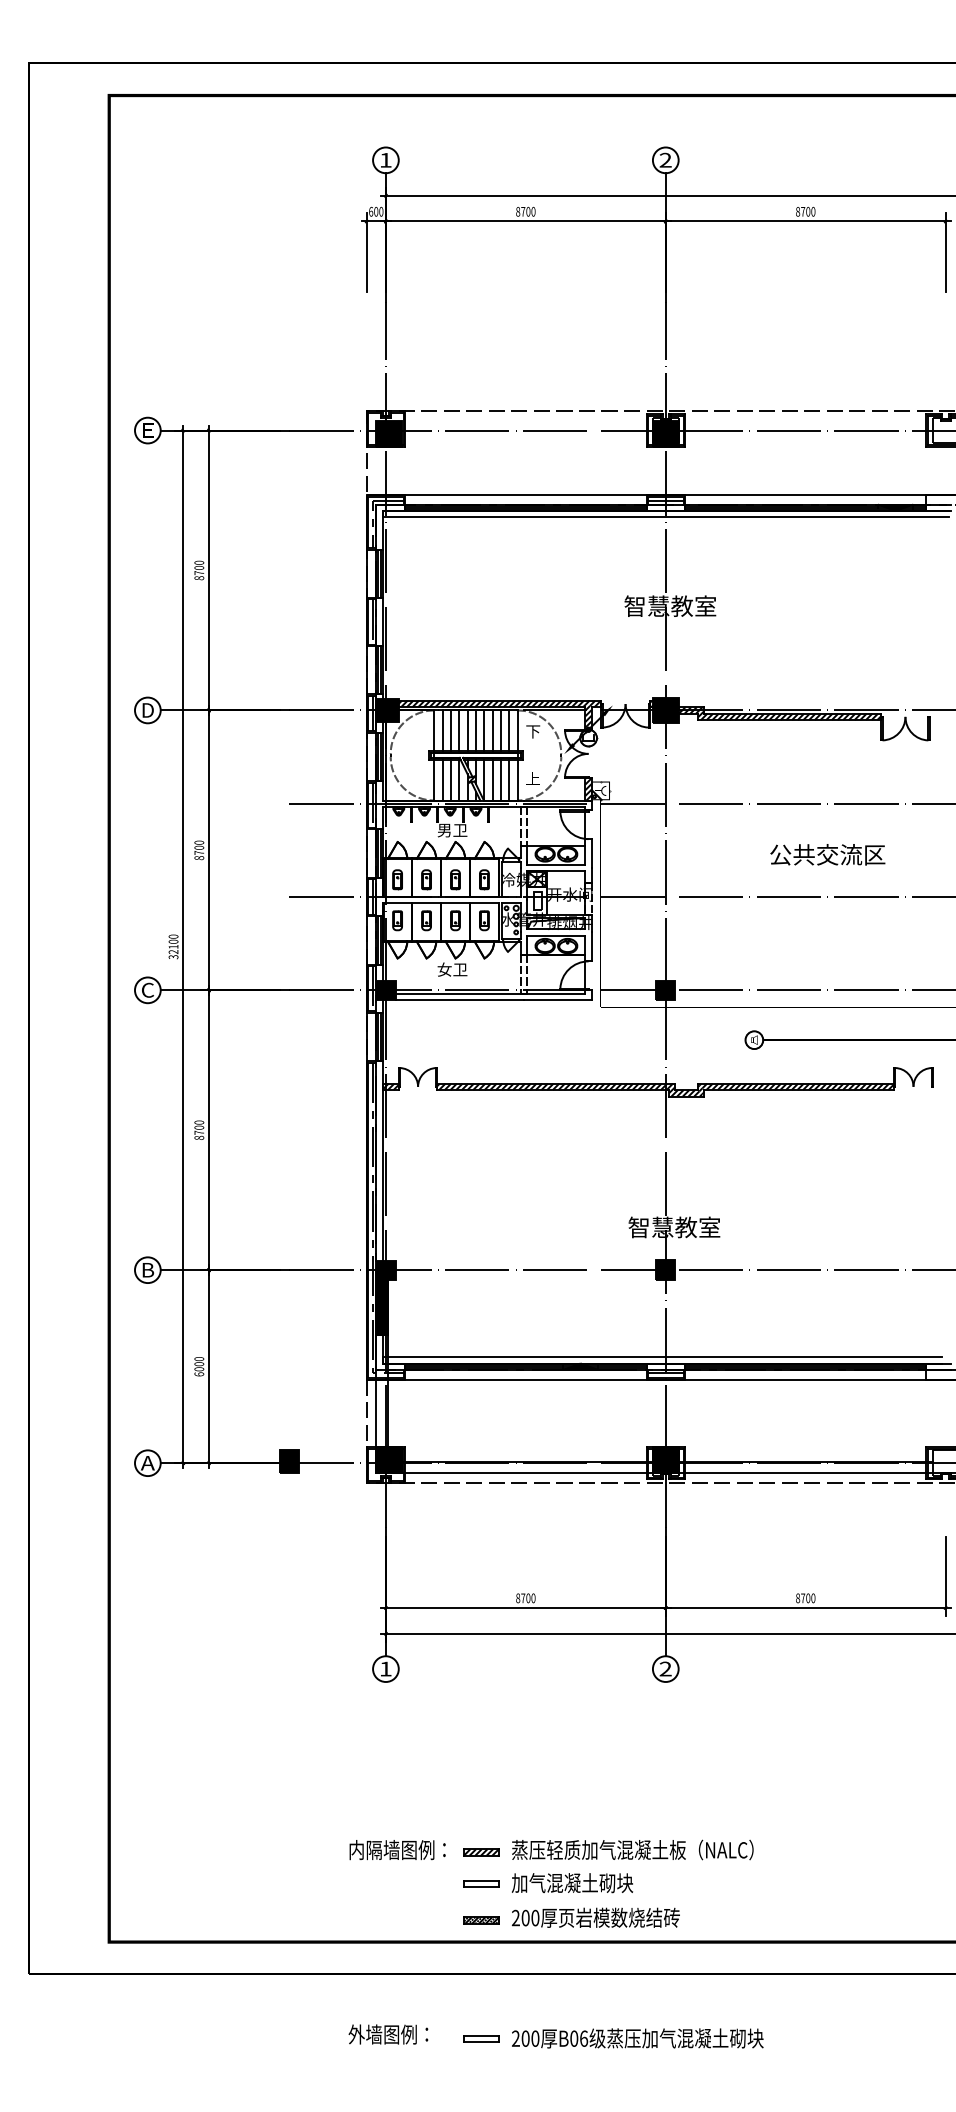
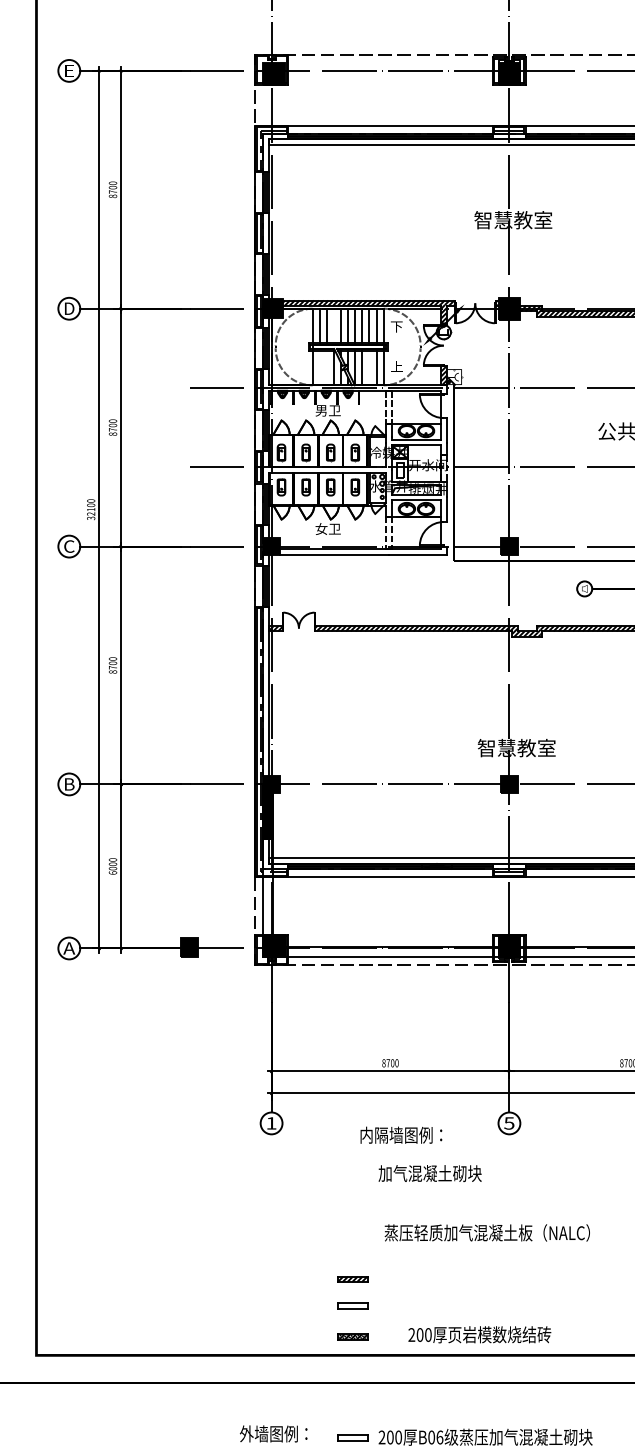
line: (459, 730) -> (334, 325), removed
line: (442, 779) -> (319, 367), removed
line: (450, 779) -> (326, 367), removed
line: (501, 779) -> (369, 367), removed
text: (665, 1668) -> (509, 1122), 2 -> 5
text: (632, 1849) -> (487, 1232), moved
text: (397, 1850) -> (401, 1135), moved
text: (572, 1883) -> (430, 1173), moved
text: (595, 1917) -> (479, 1334), moved

